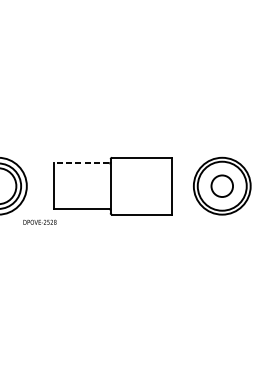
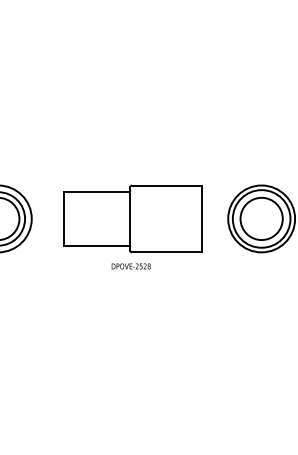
line: (81, 163) -> (96, 192), dashed -> solid
circle: (222, 185) -> (261, 218), size x1.67
text: (39, 222) -> (130, 266), moved

